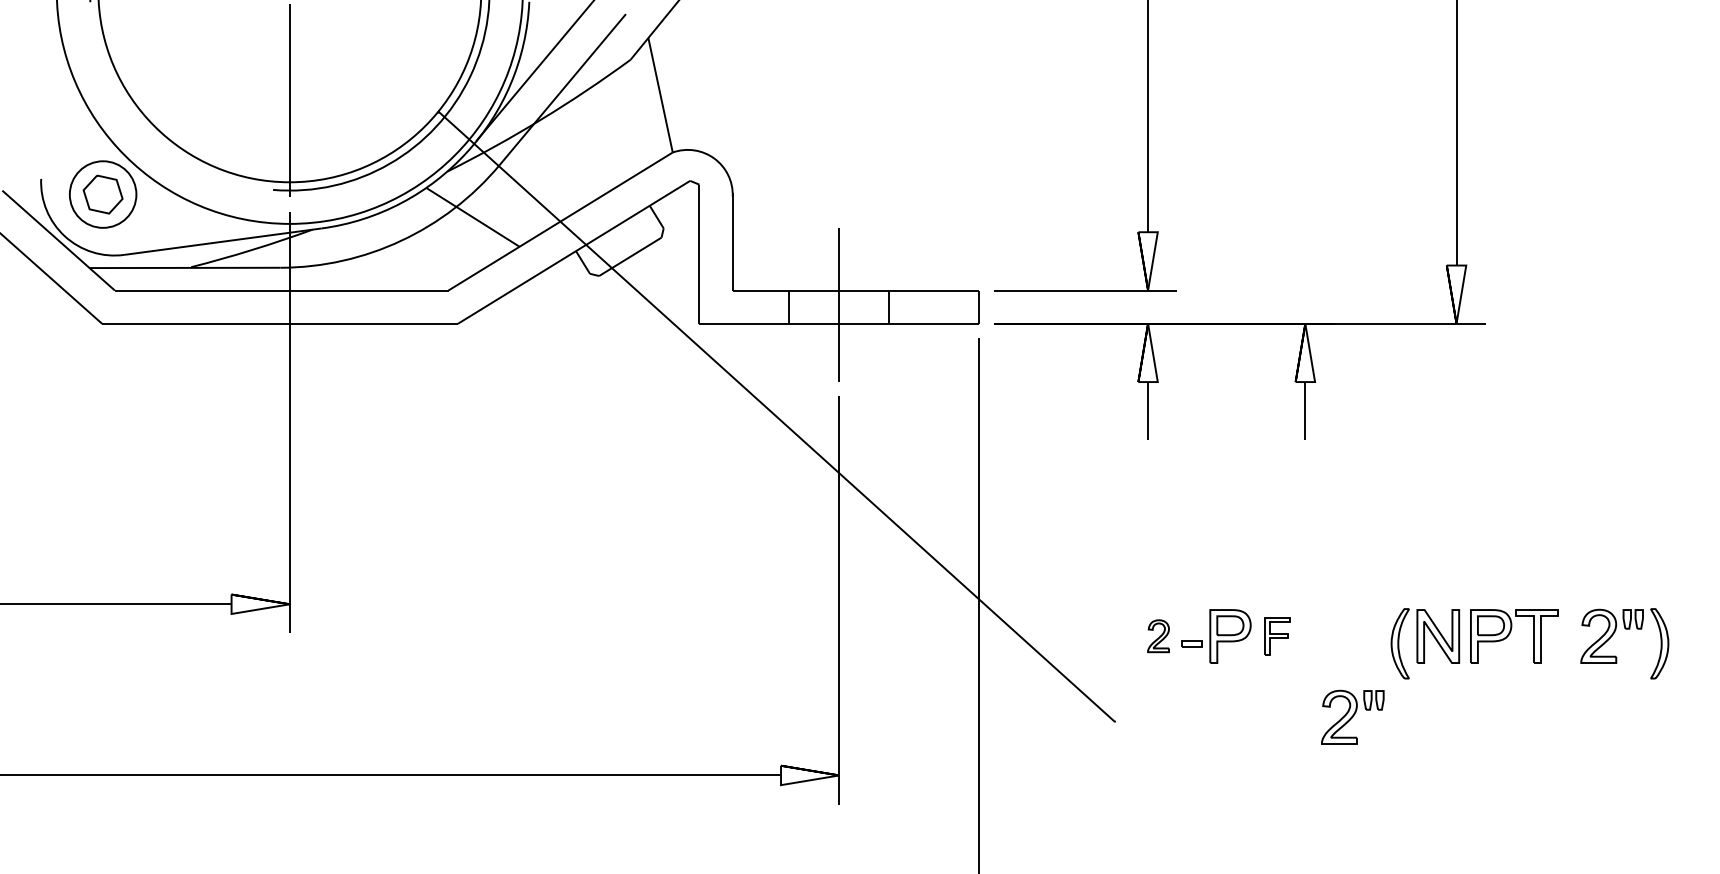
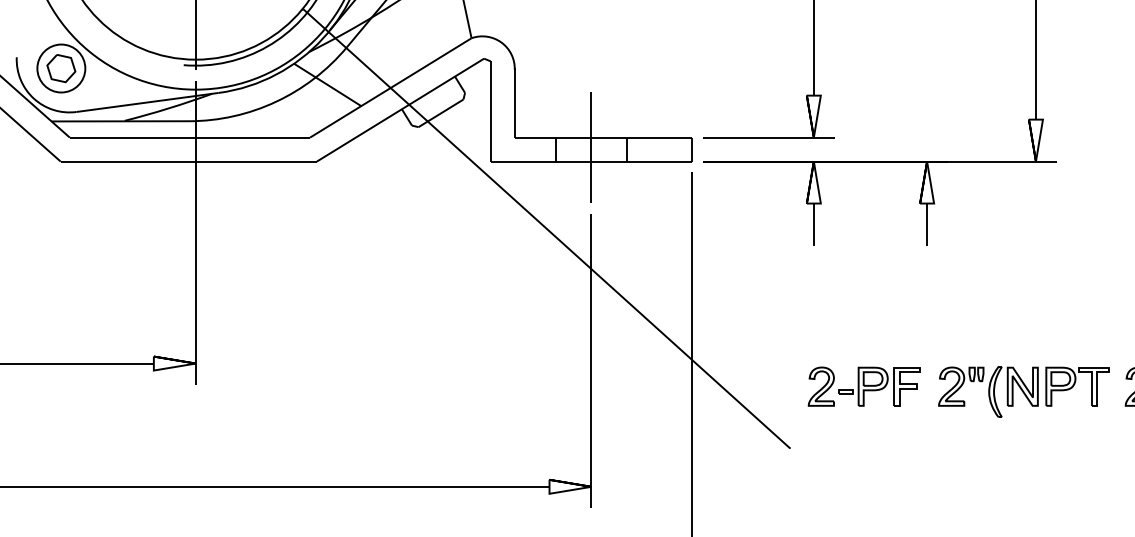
part: (1158, 635) -> (821, 386), size x1.67
part: (1277, 636) -> (907, 386), size x1.43
part: (1352, 716) -> (961, 386), moved

